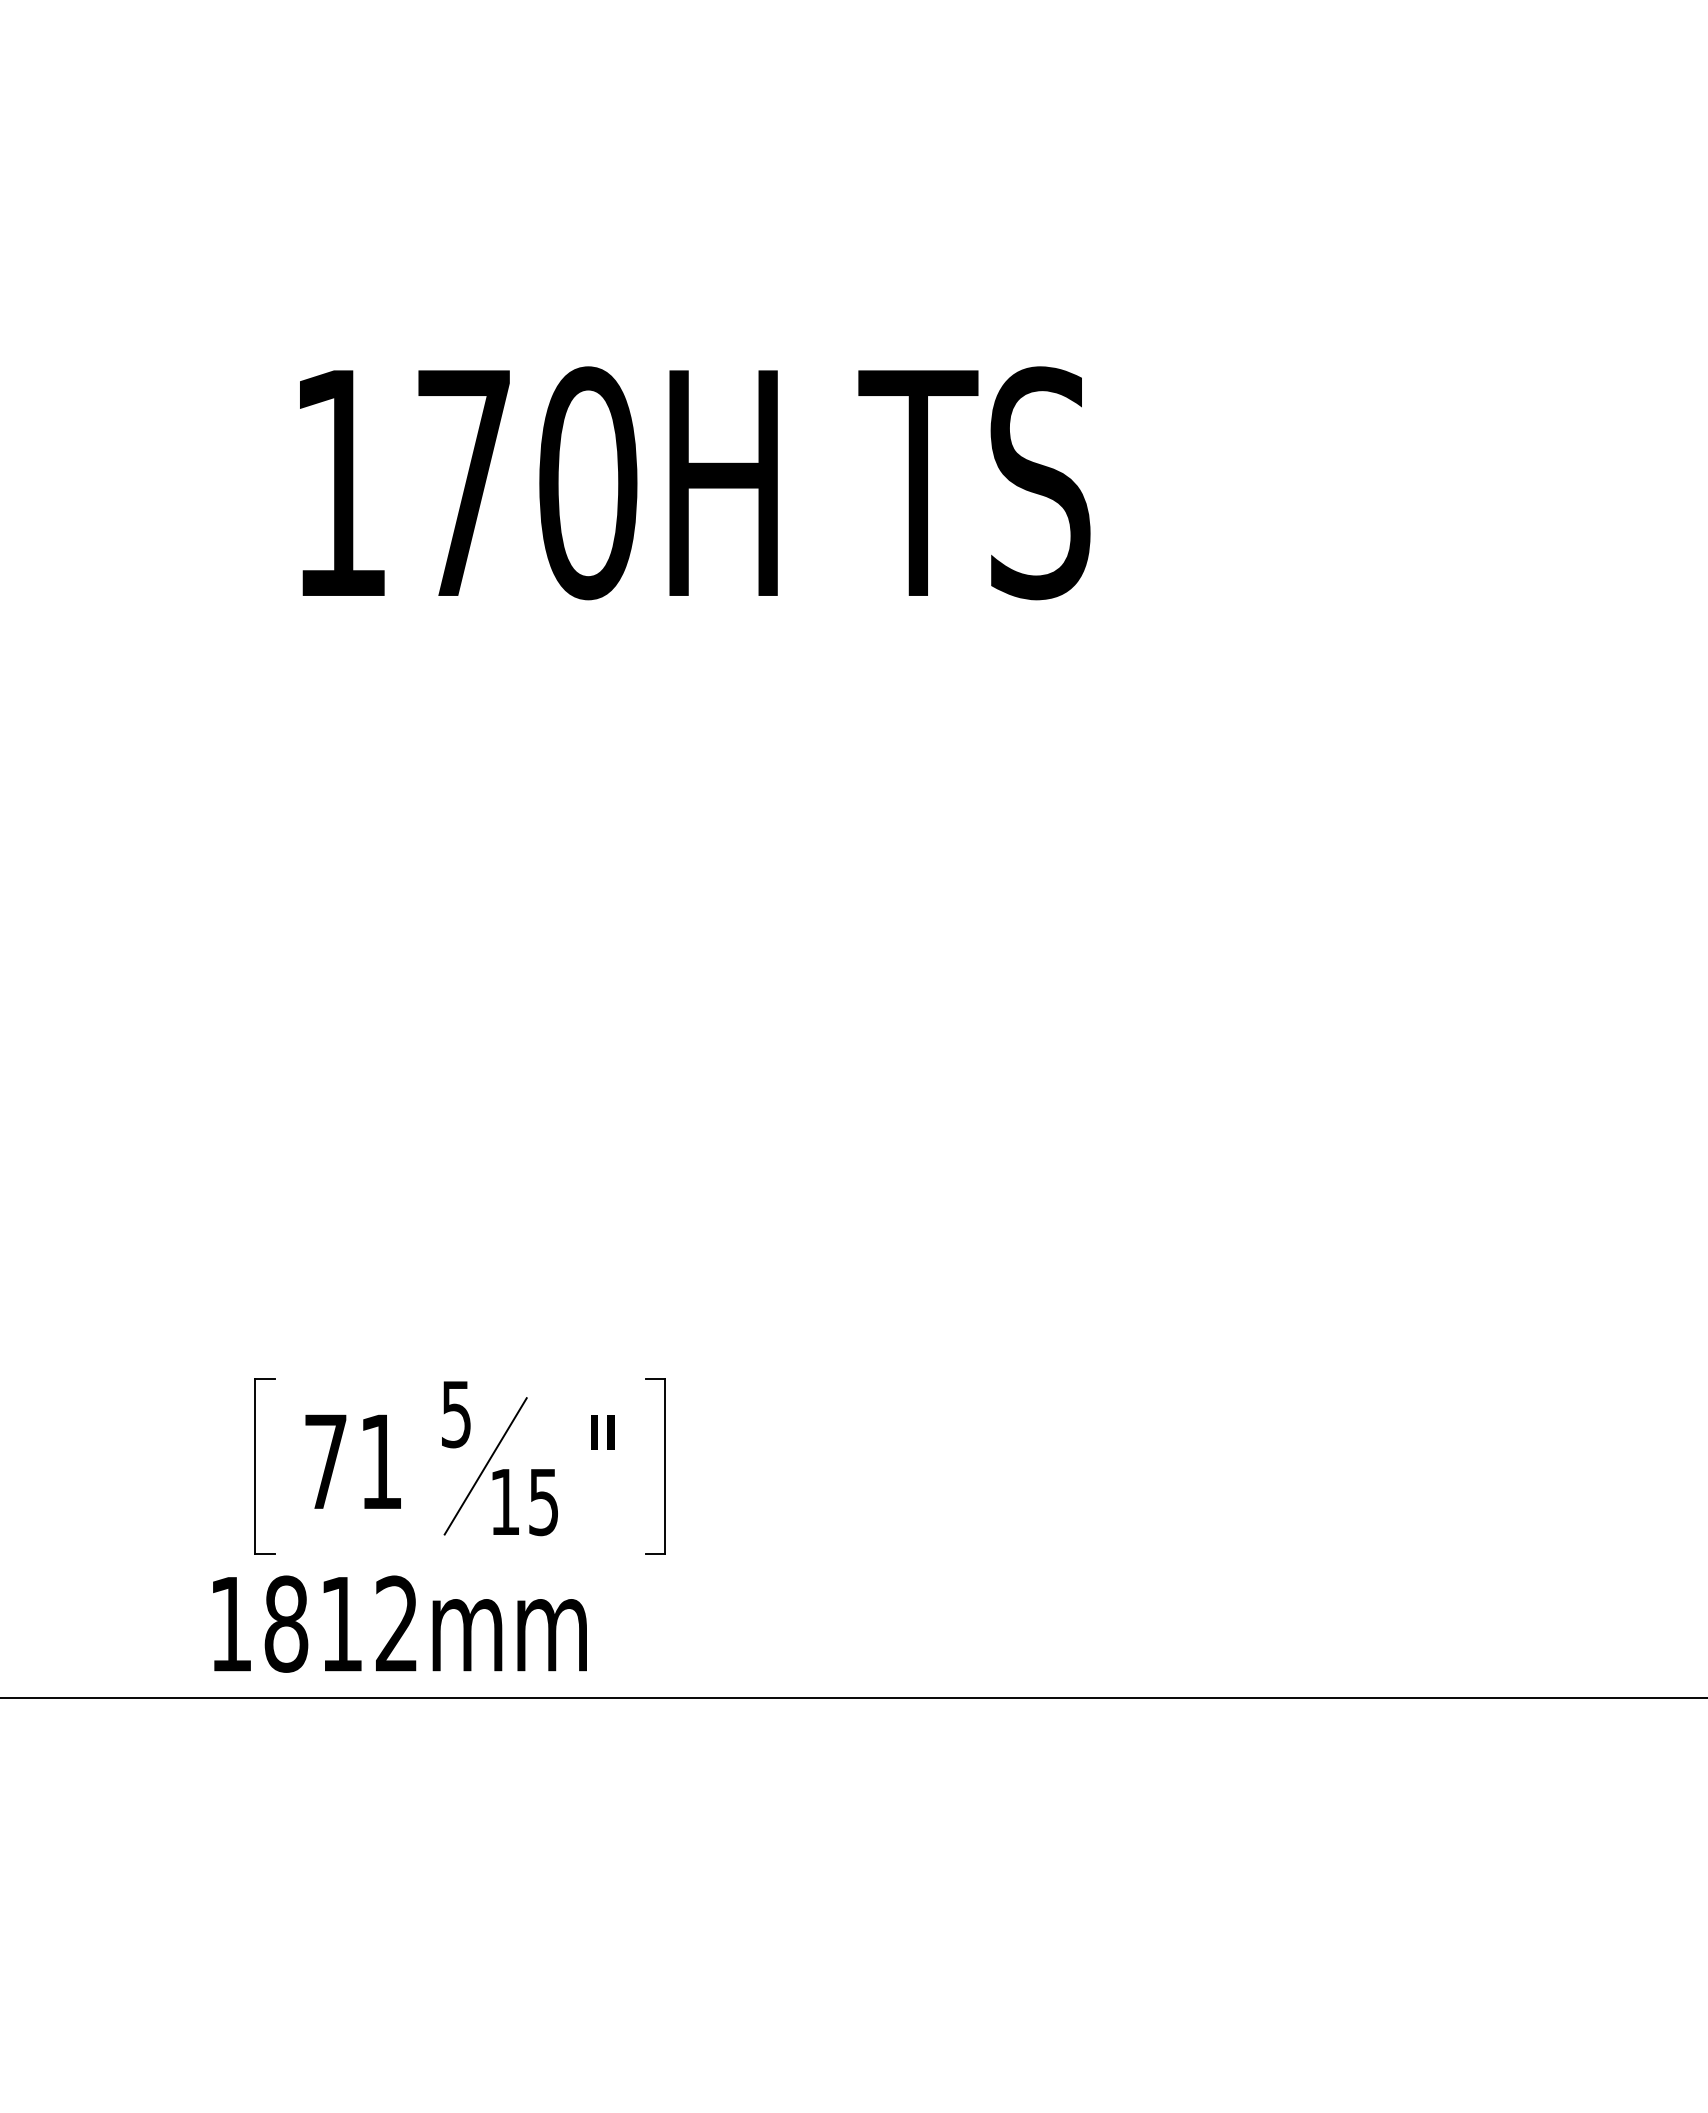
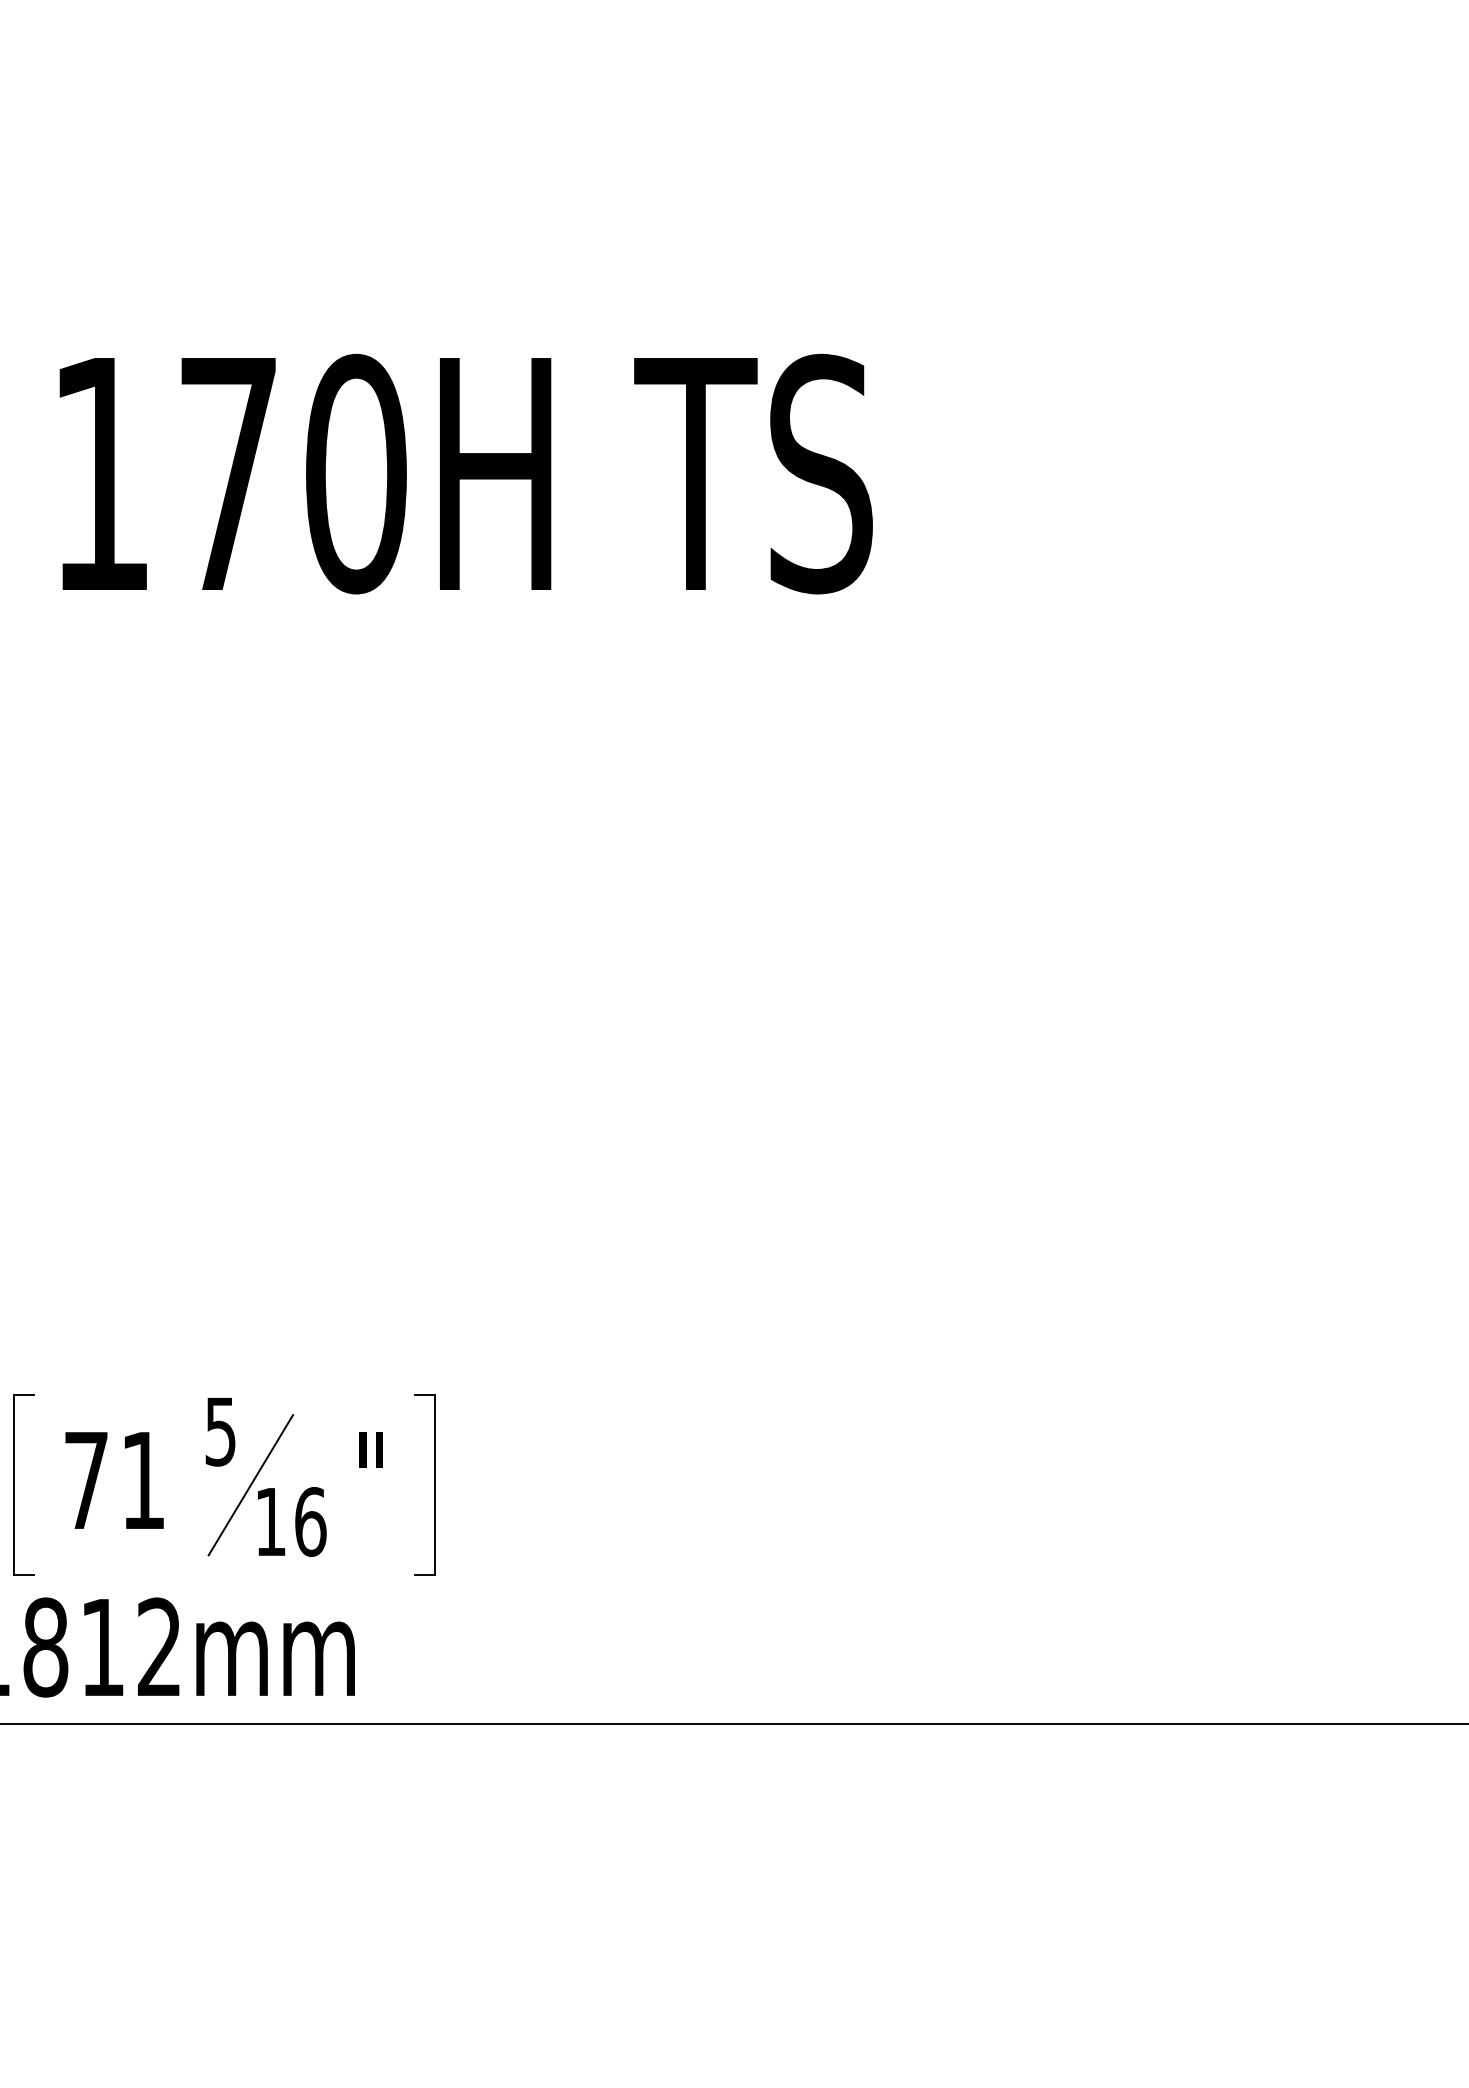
text: (544, 1502) -> (311, 1522), 15 -> 16

